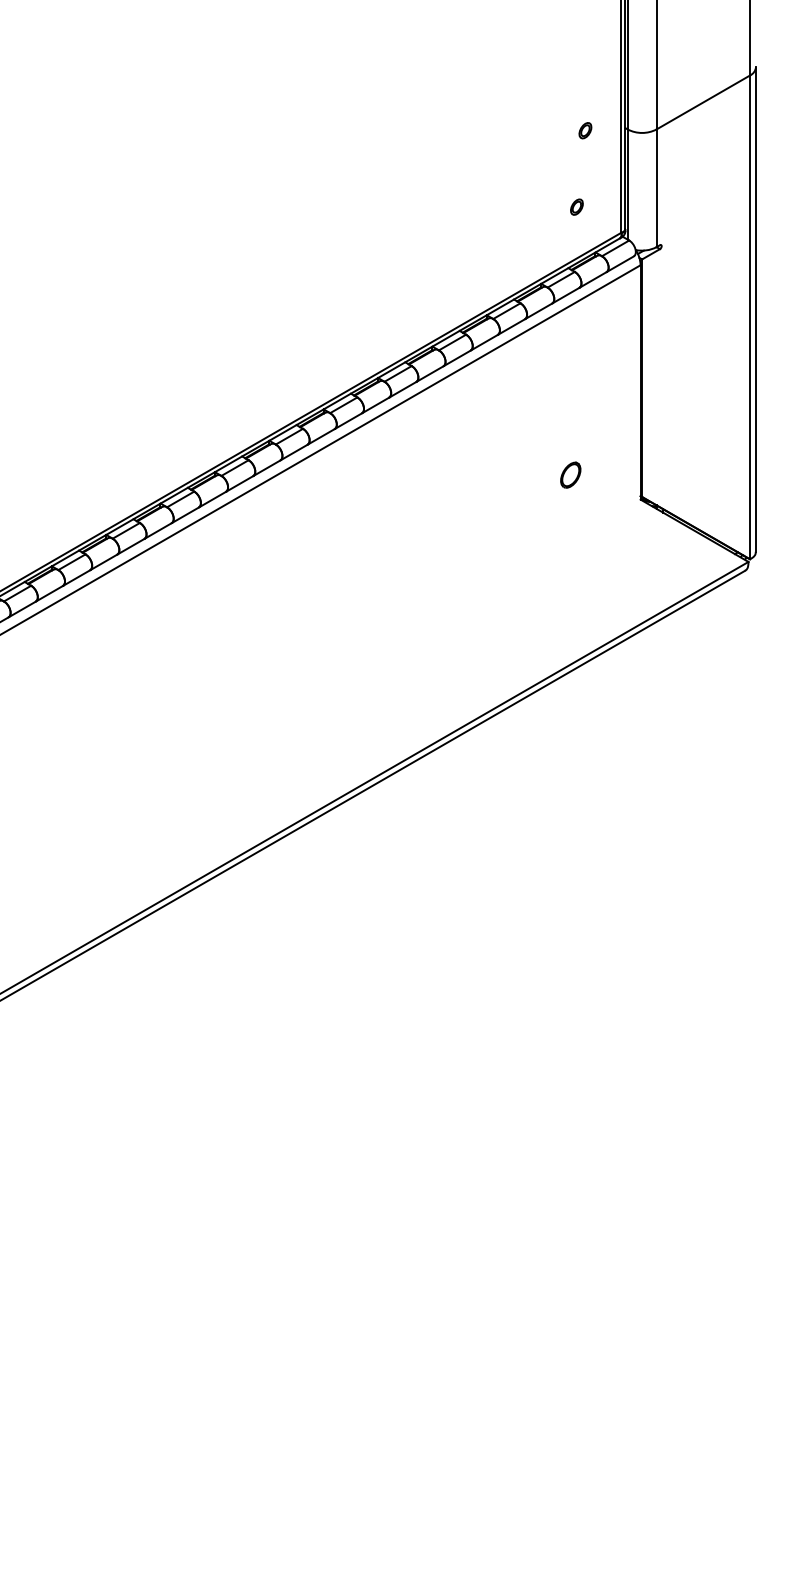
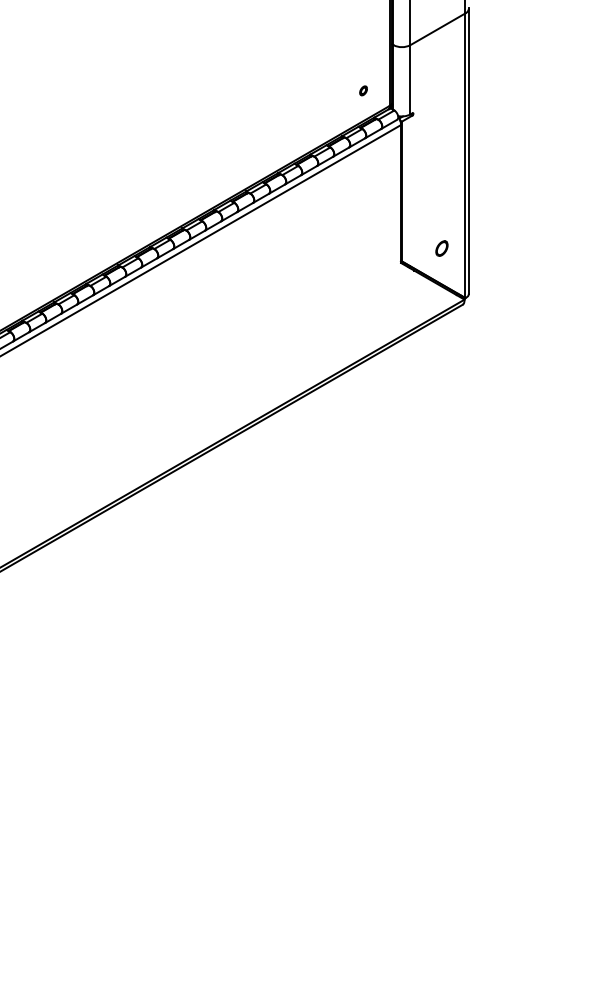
part: (585, 130) -> (368, 45), removed
part: (570, 475) -> (441, 248), moved

